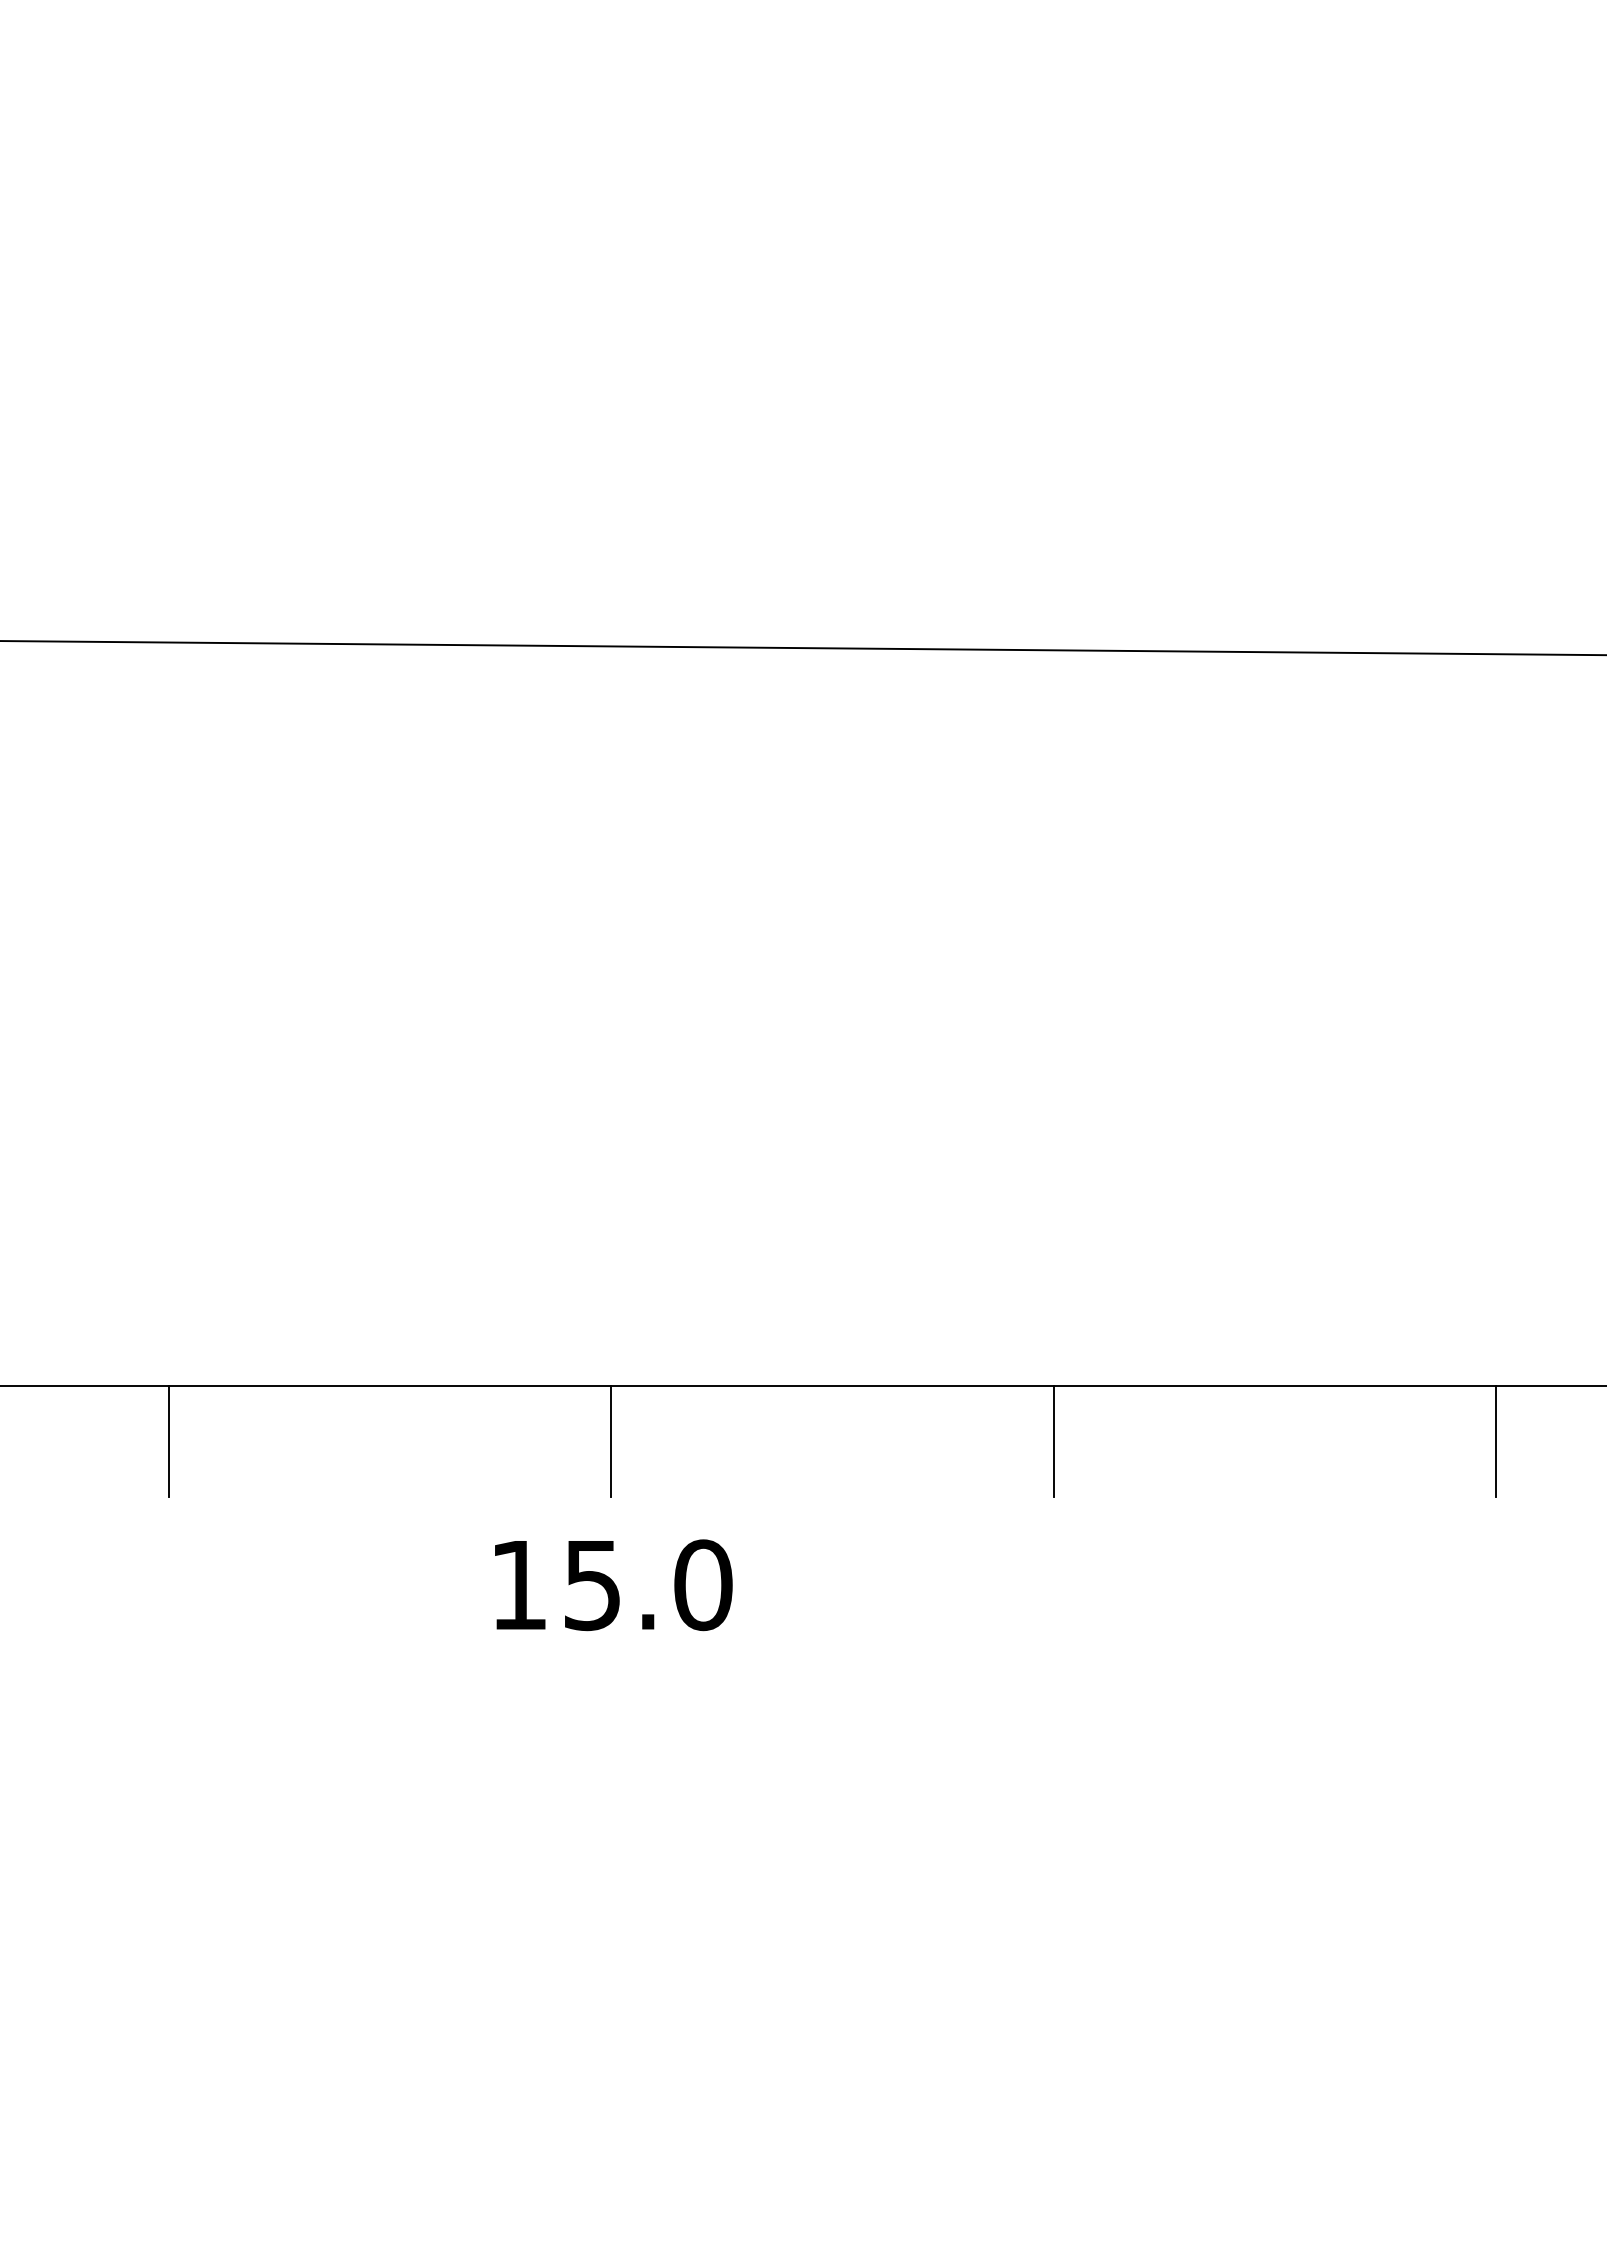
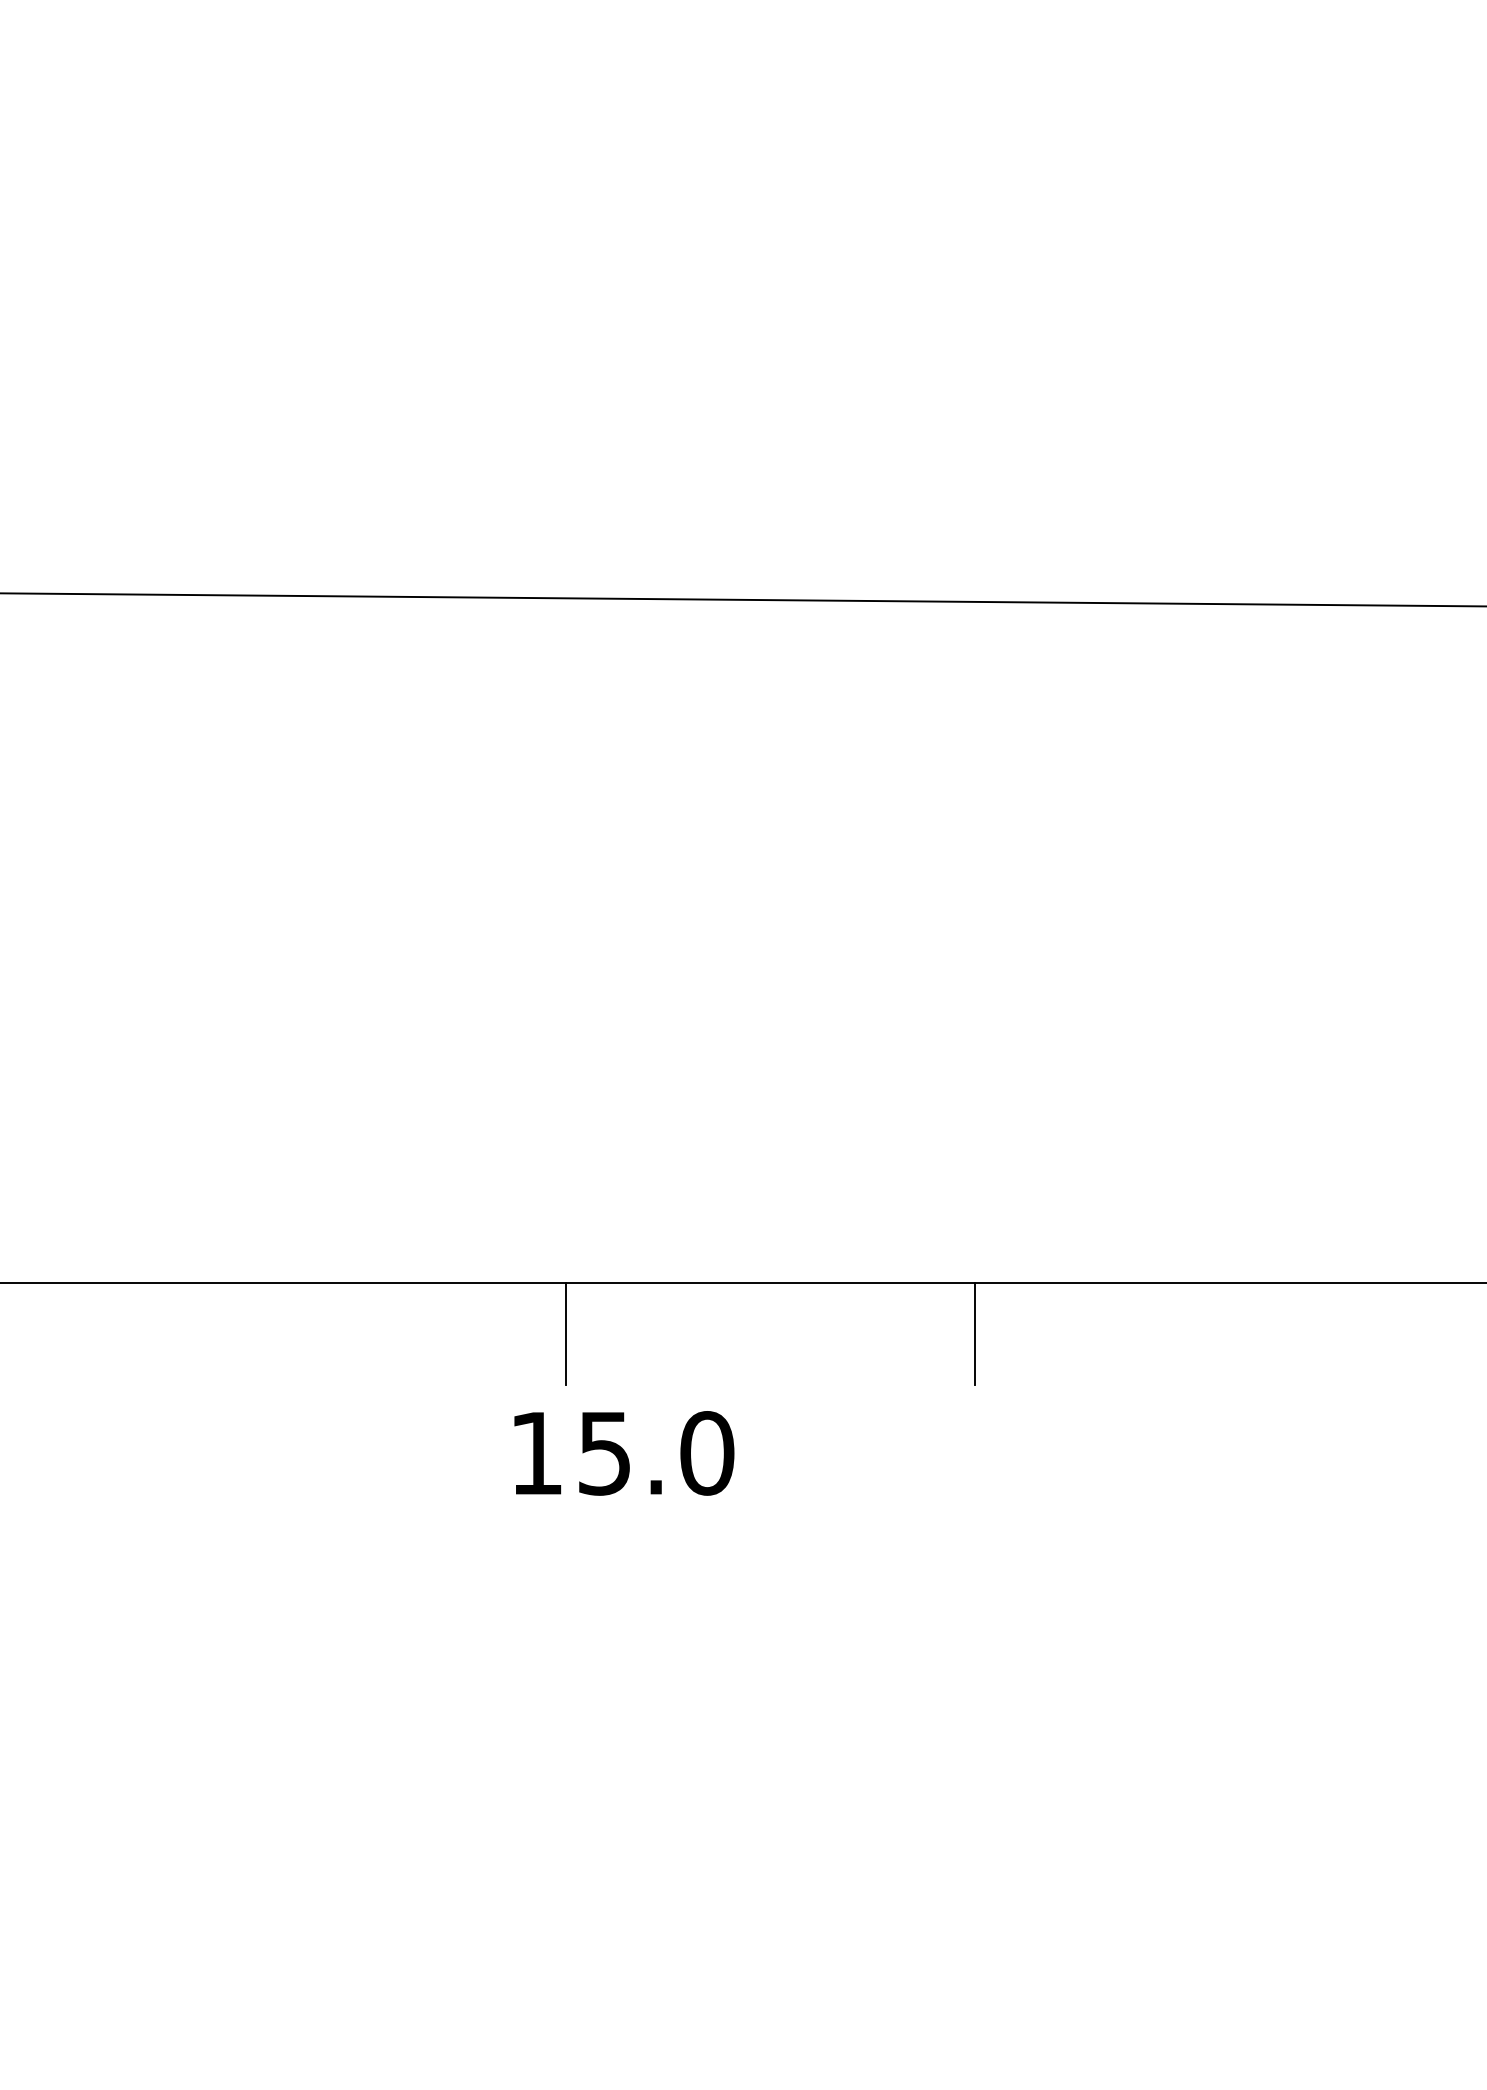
line: (168, 1441) -> (155, 1334), removed
line: (1496, 1441) -> (1384, 1334), removed
text: (613, 1585) -> (624, 1453), moved

